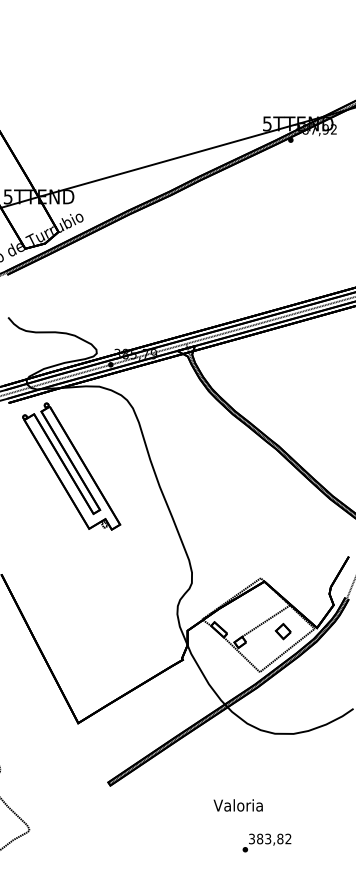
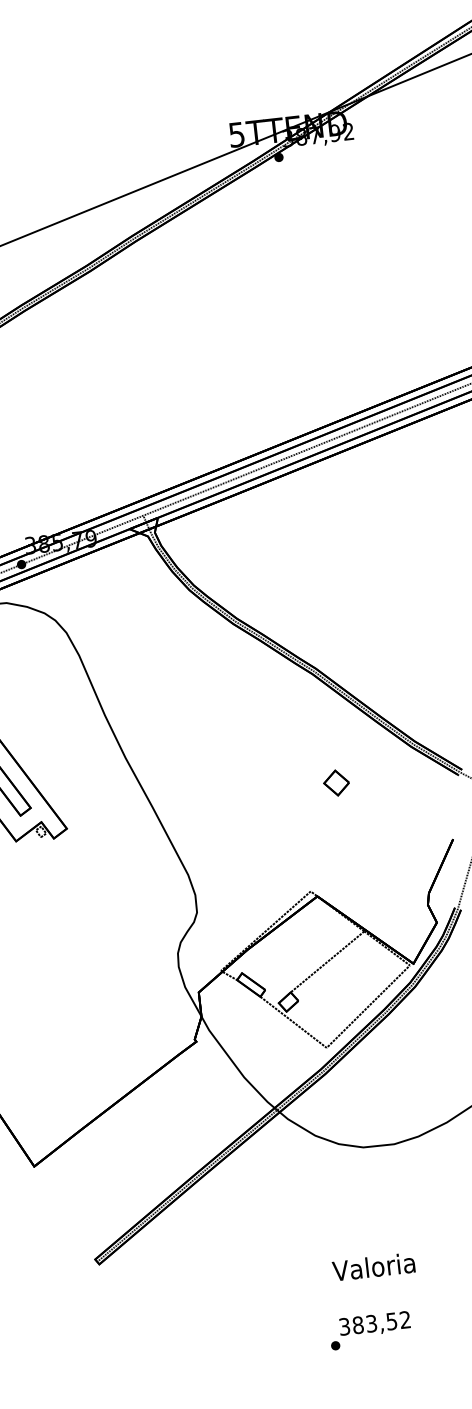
part: (282, 631) -> (335, 783), moved
text: (237, 805) -> (372, 1267), moved
text: (280, 838) -> (392, 1320), 383,82 -> 383,52

